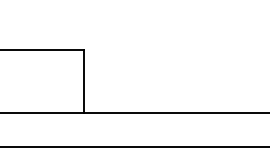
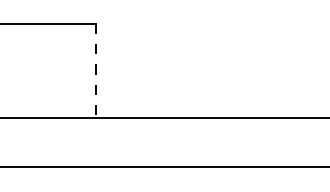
line: (83, 81) -> (95, 70), solid -> dashed

